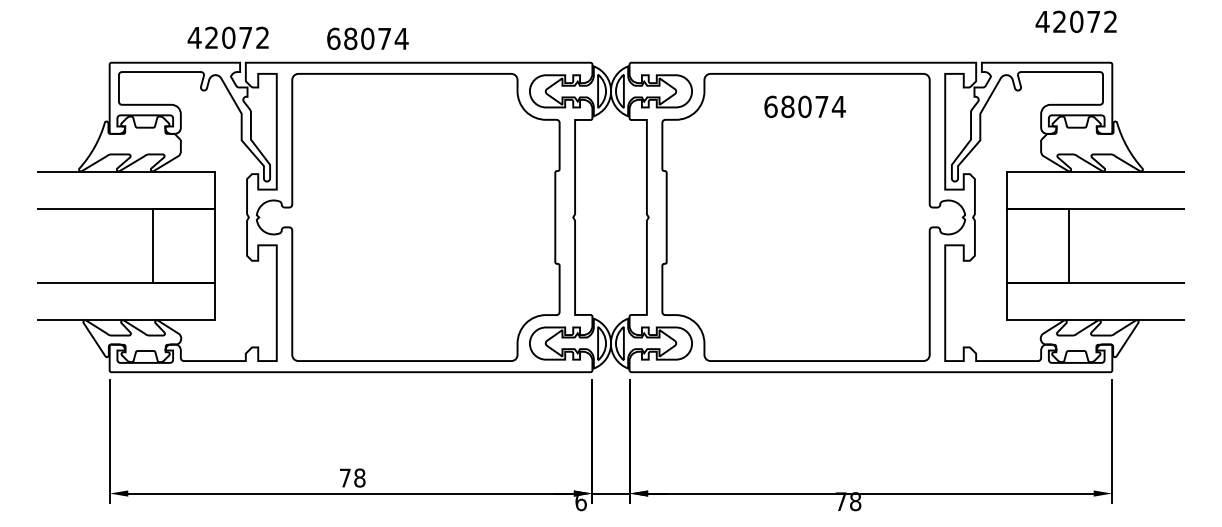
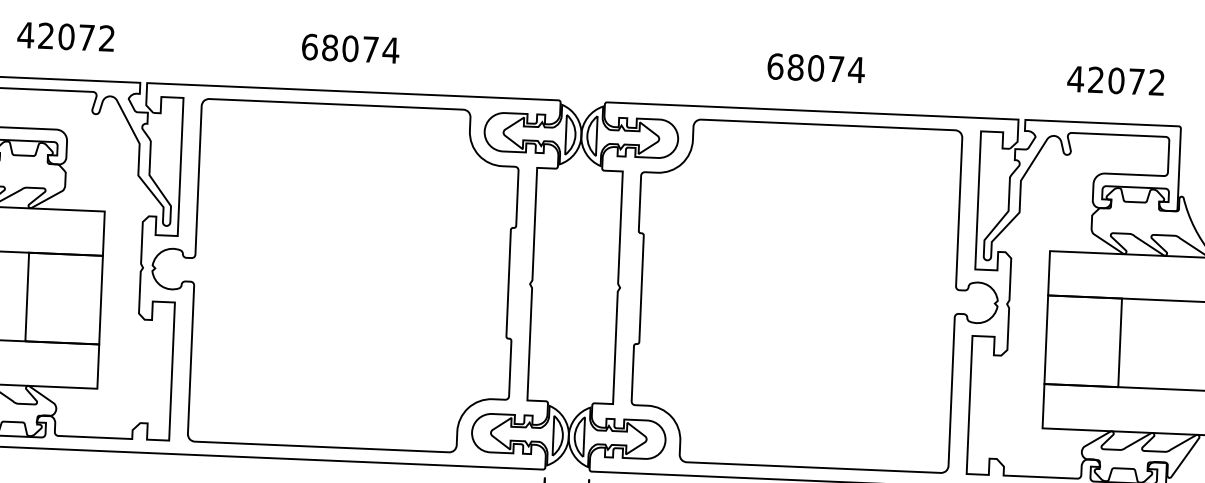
text: (1075, 21) -> (1115, 80), moved
text: (227, 37) -> (65, 36), moved
text: (367, 38) -> (350, 48), moved
text: (804, 106) -> (815, 67), moved

